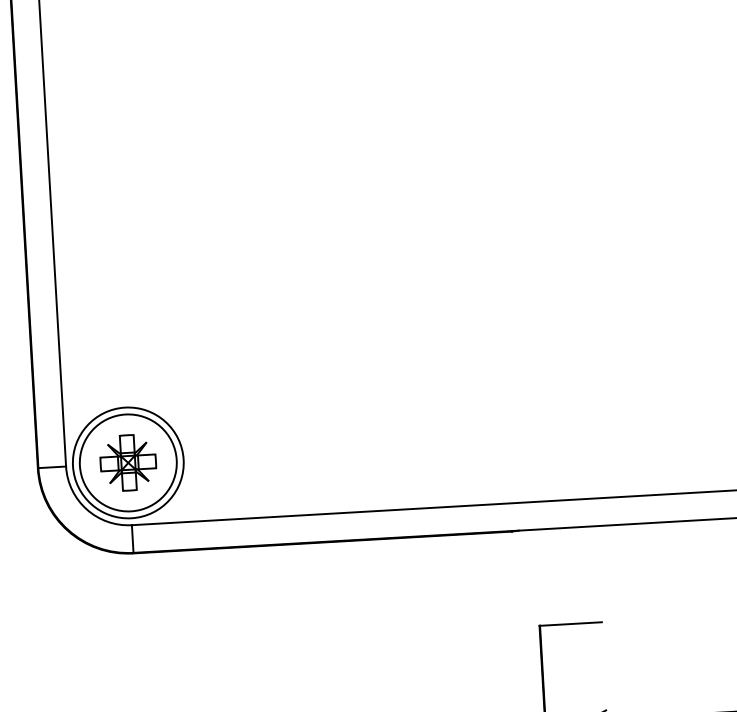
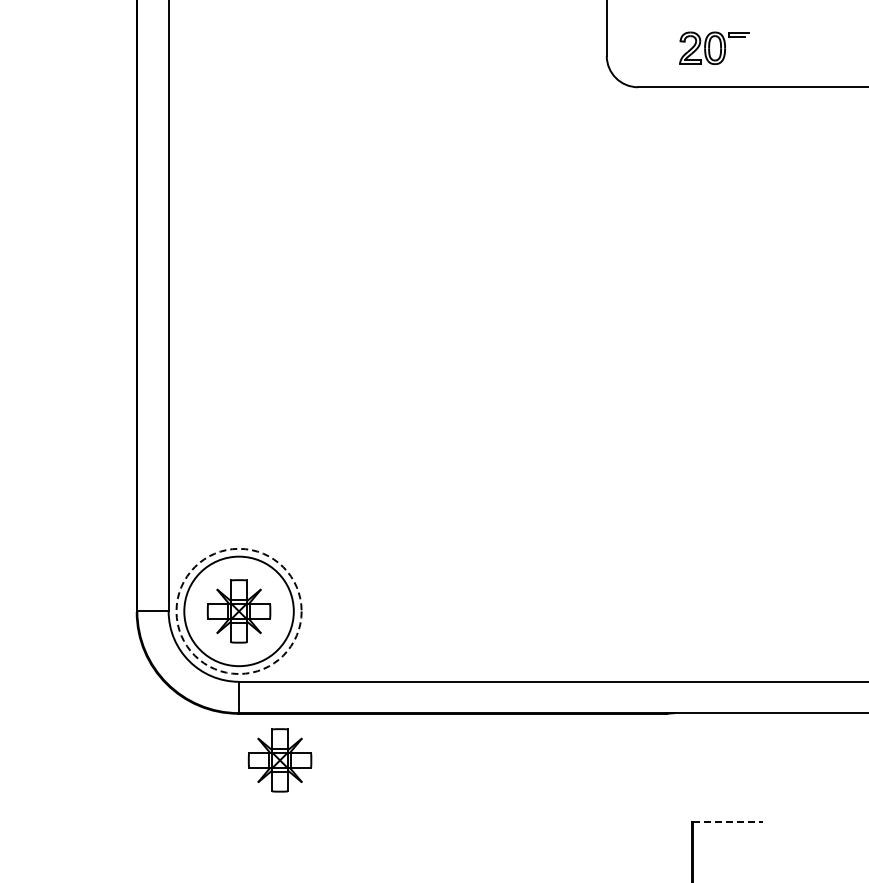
circle: (127, 463) -> (238, 611), solid -> dashed
part: (171, 592) -> (279, 760), added
line: (570, 623) -> (727, 821), solid -> dashed

